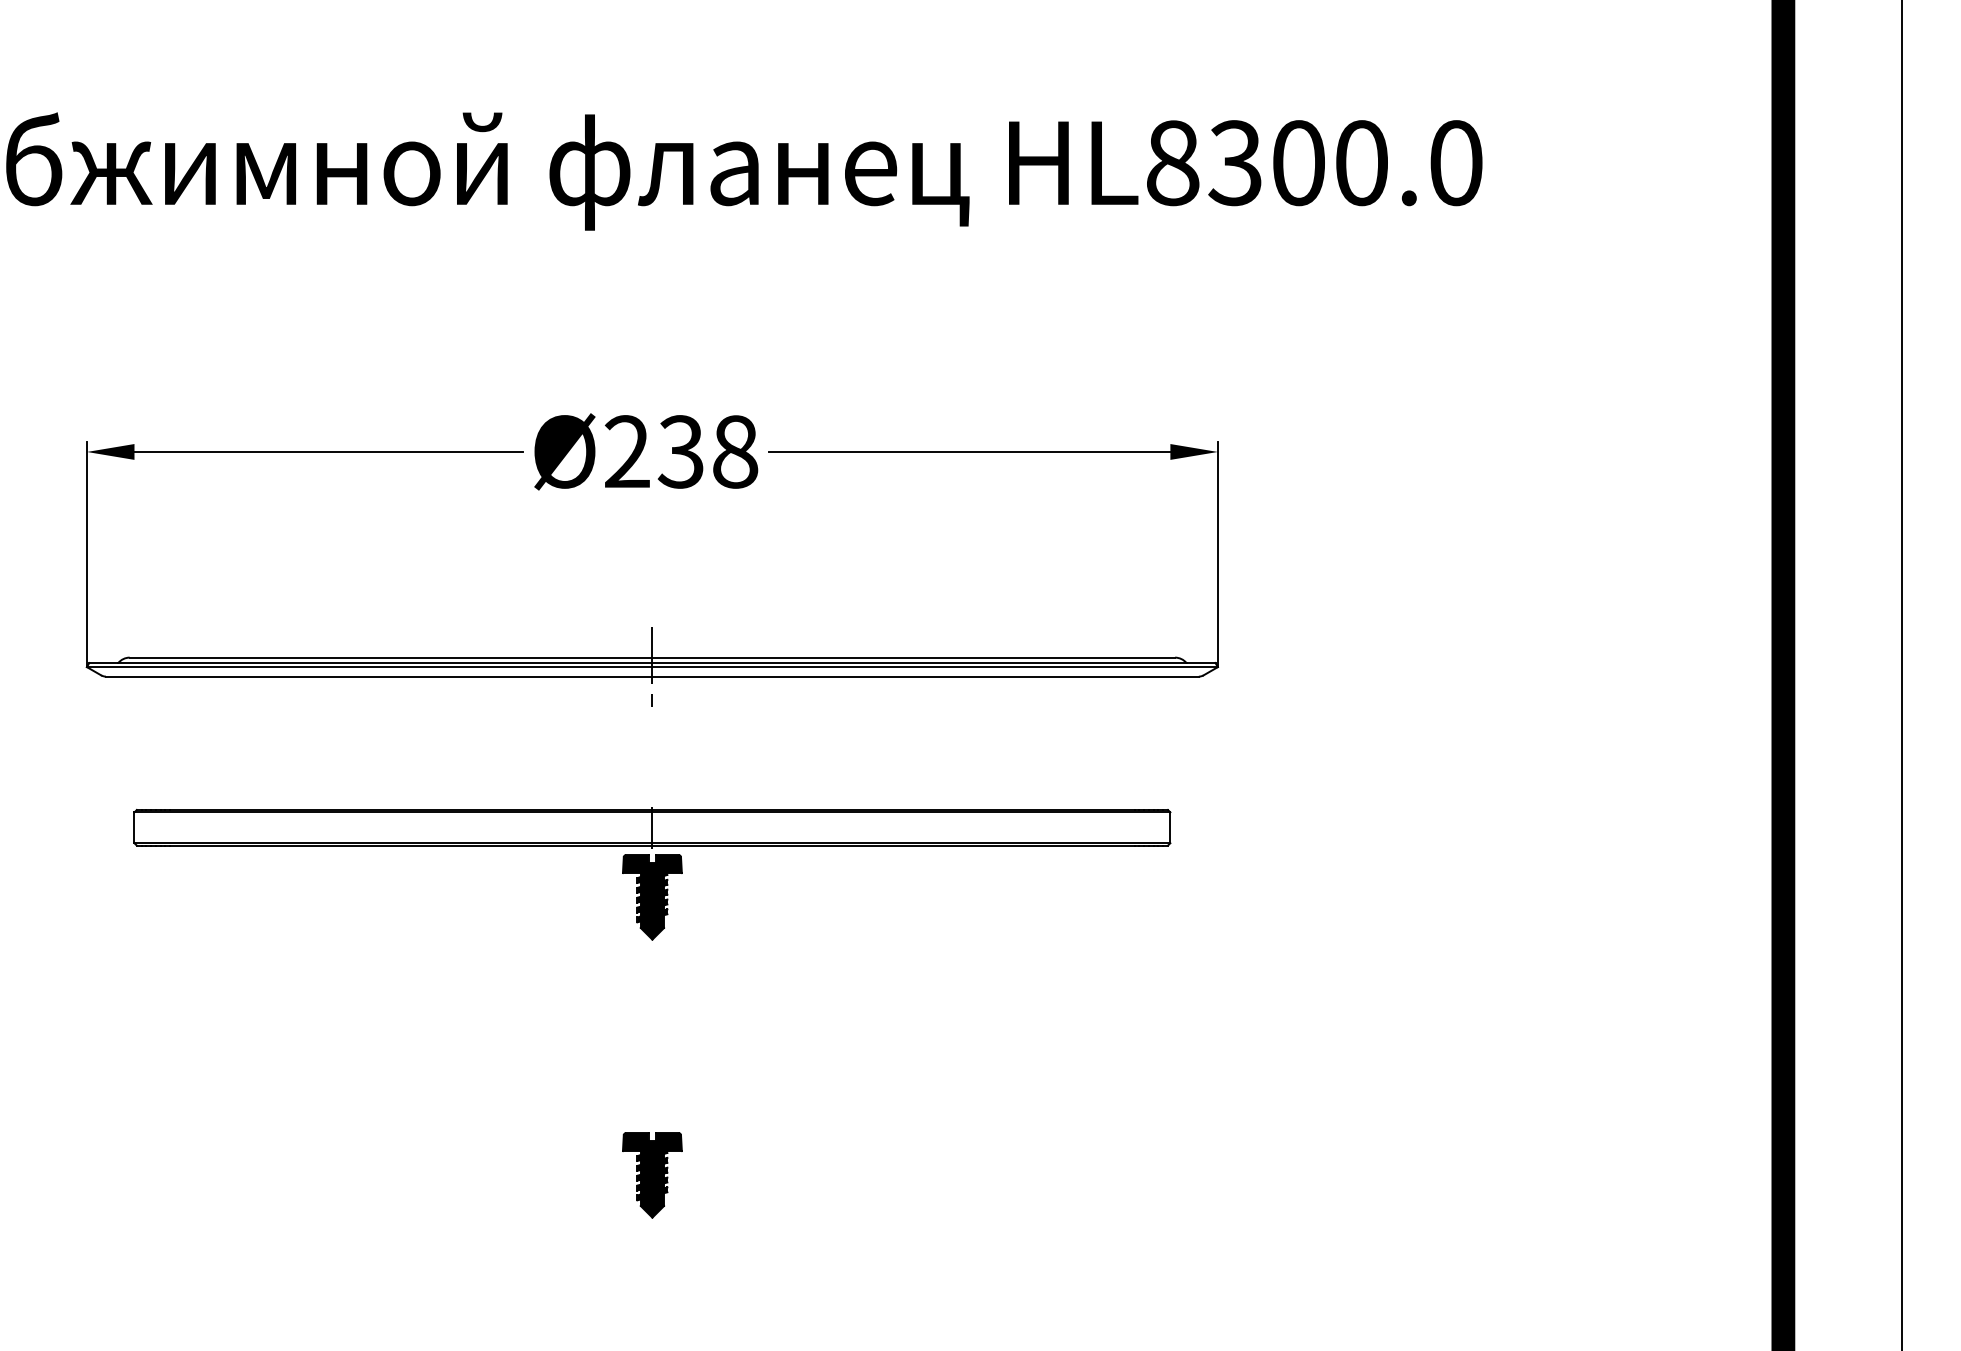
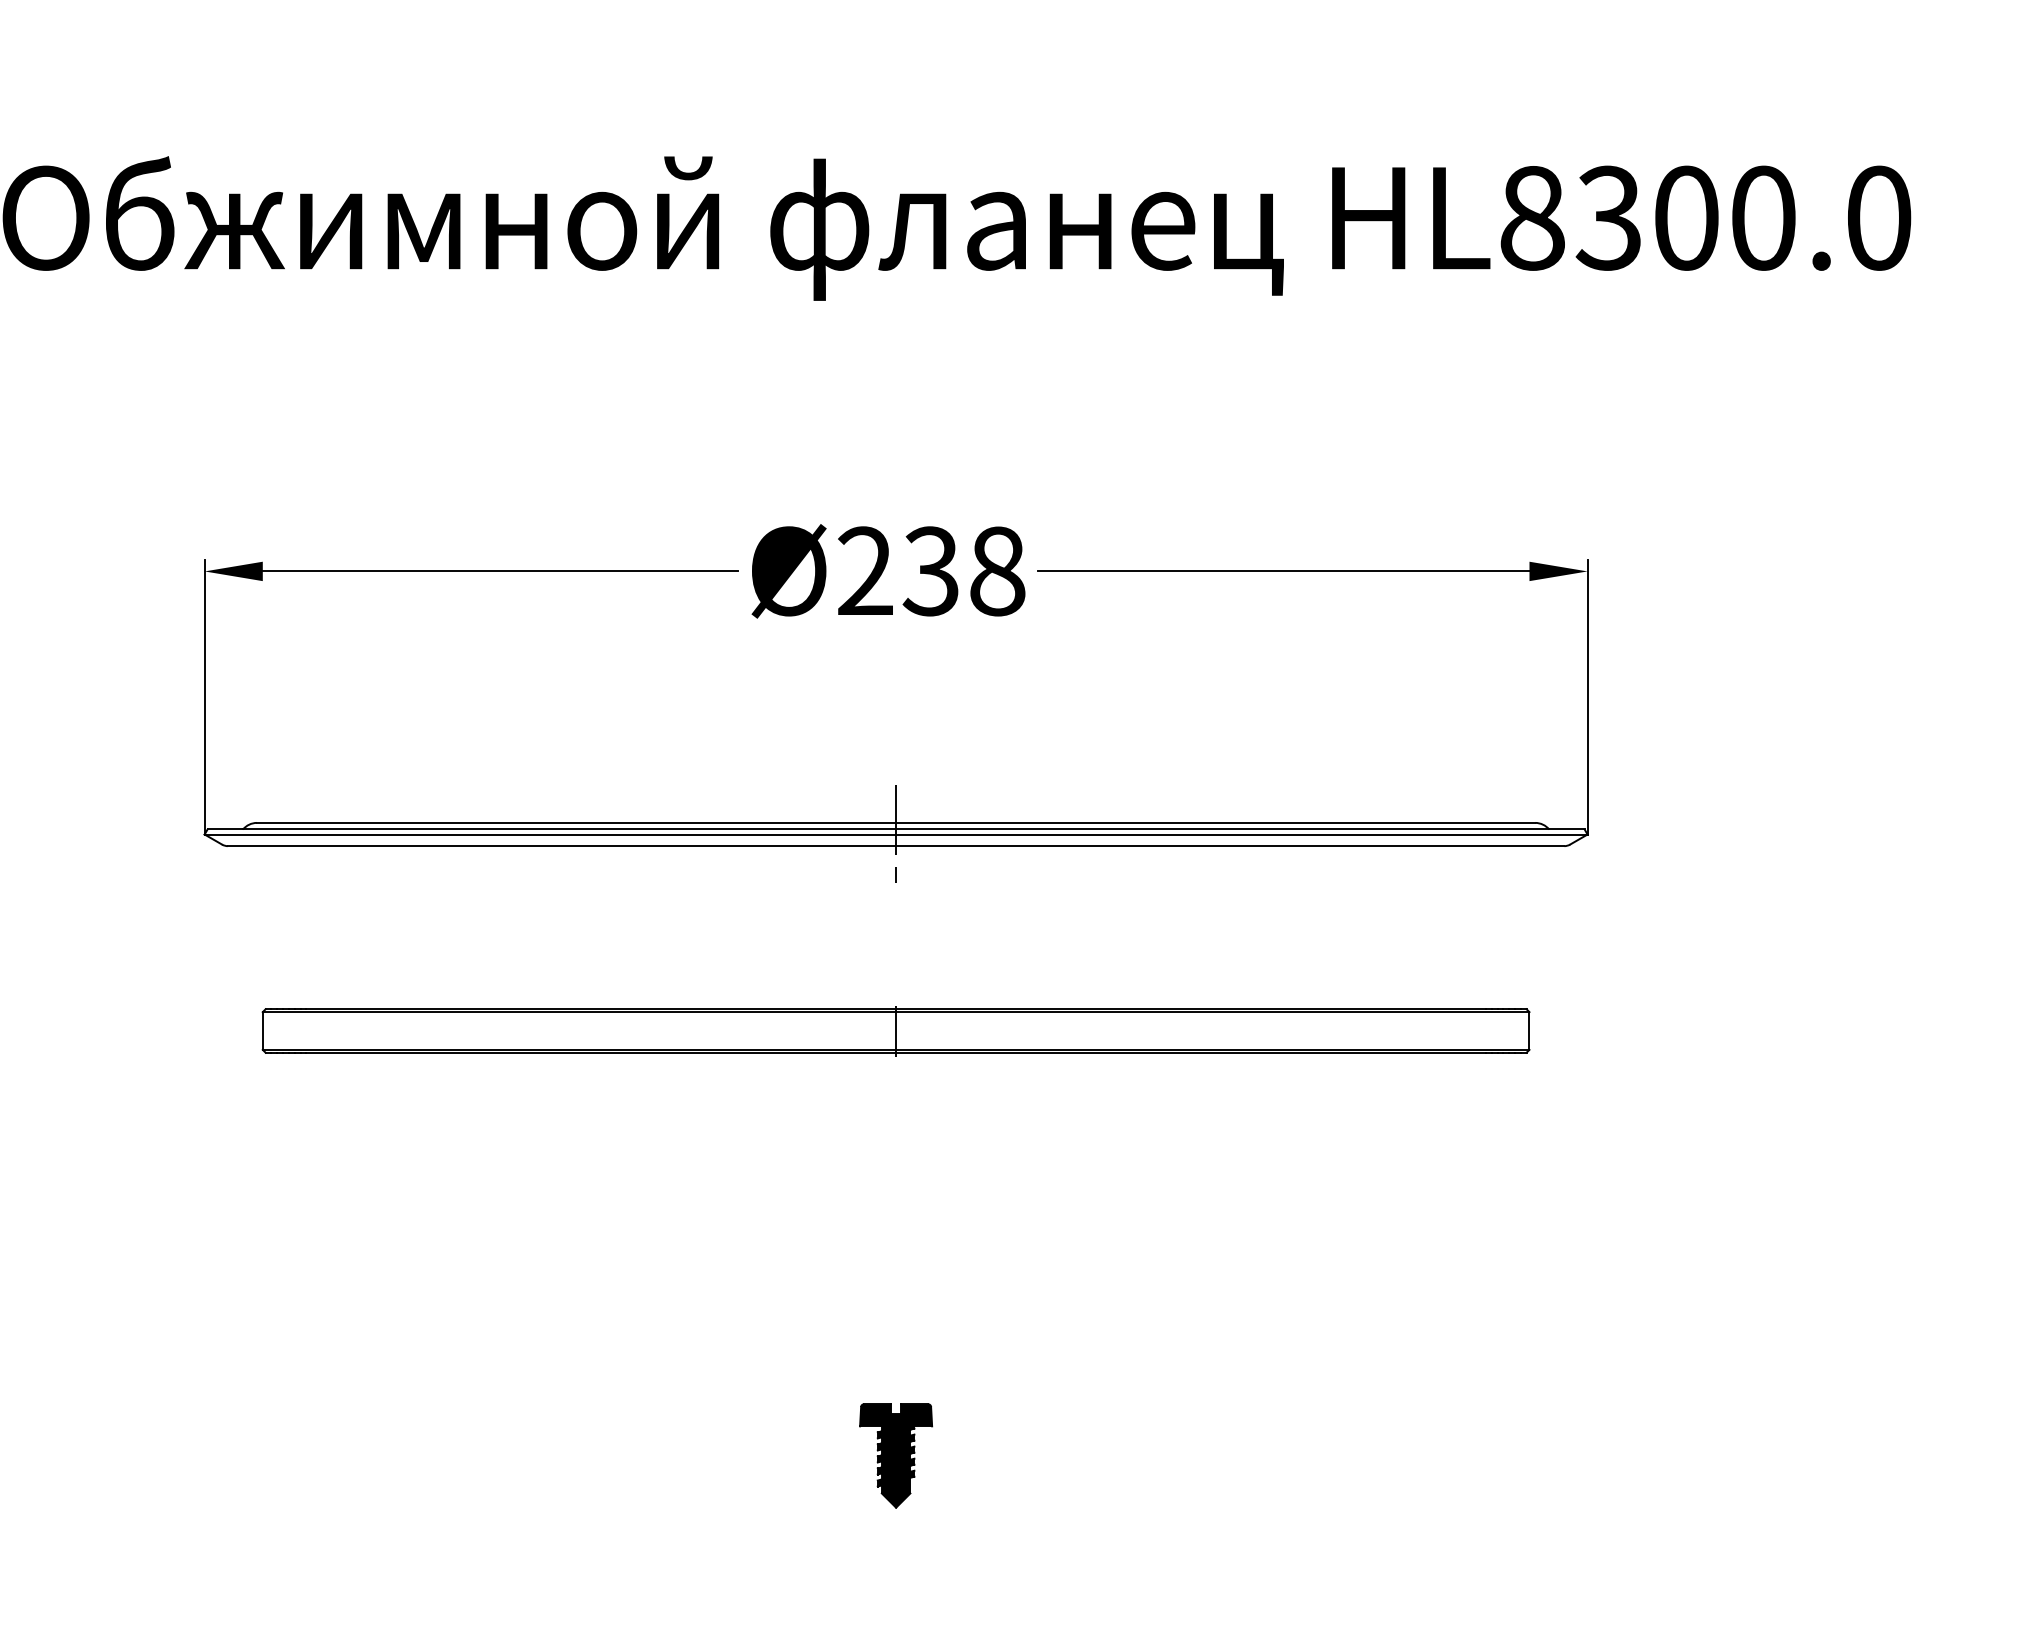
part: (652, 897) -> (896, 1116), removed

